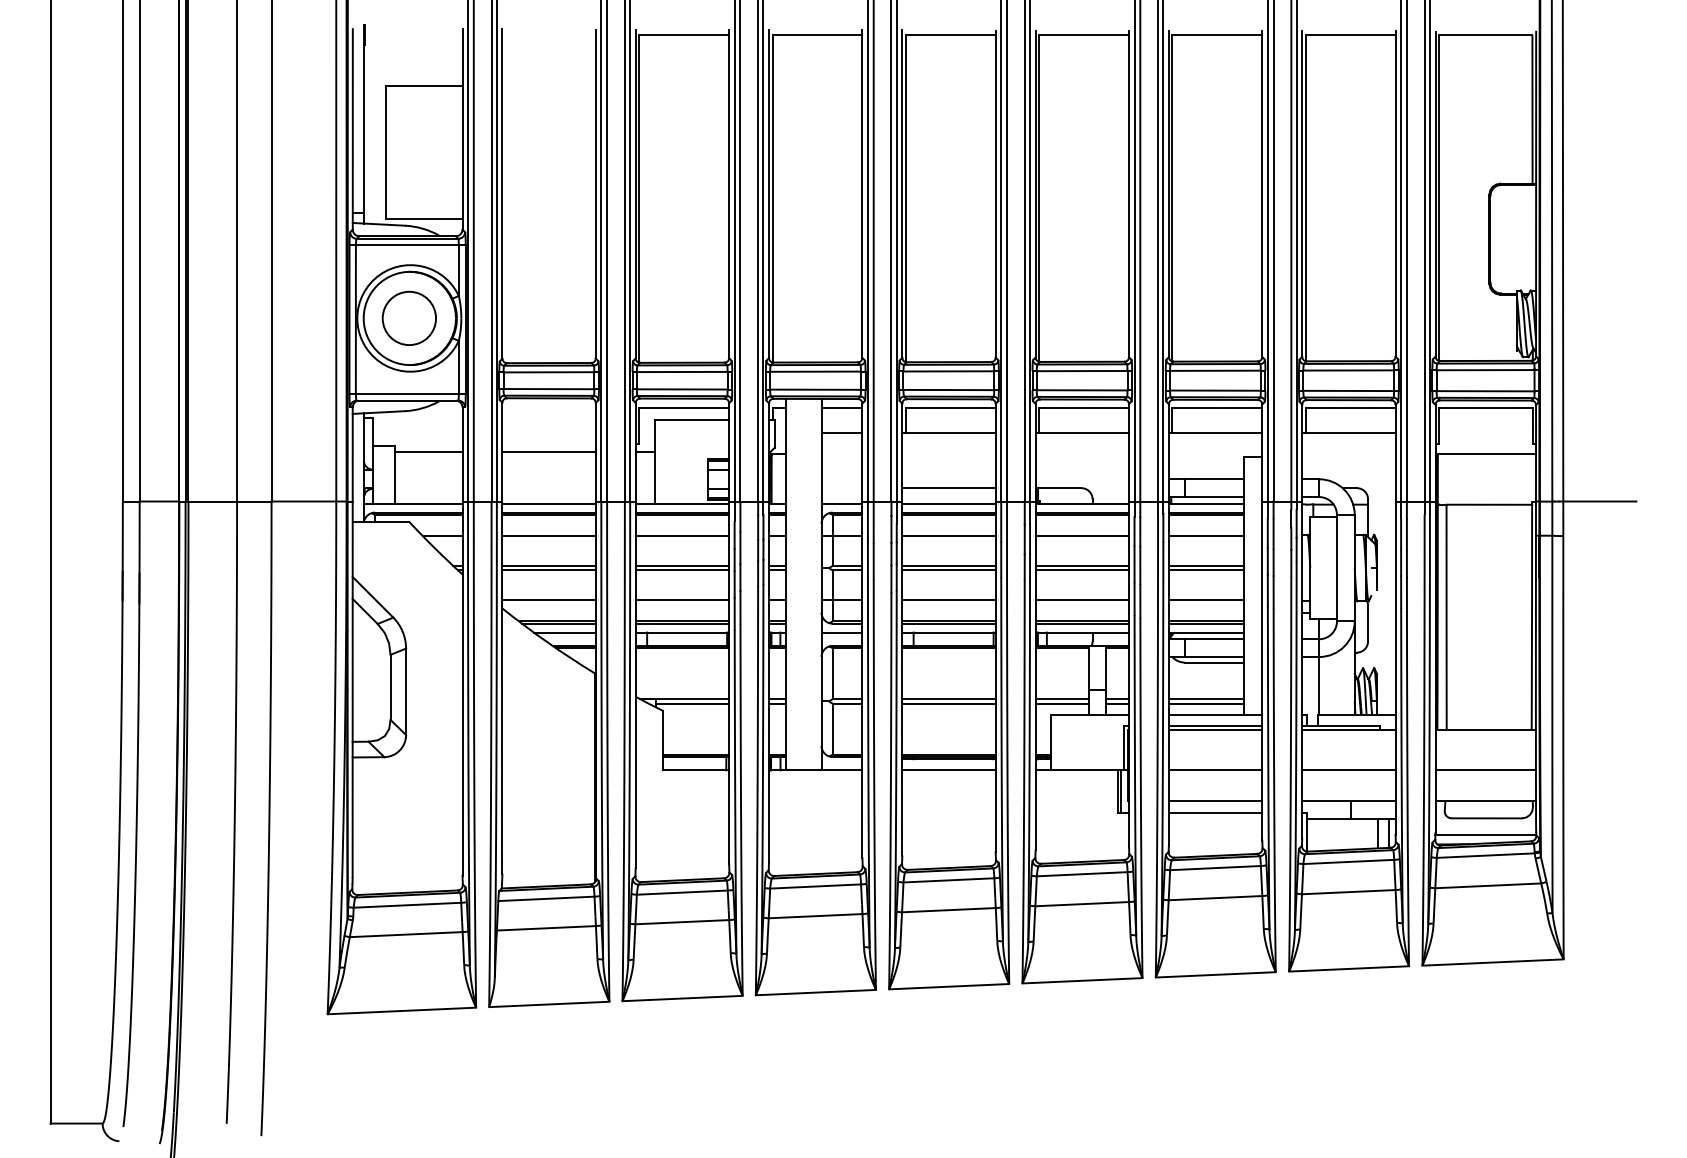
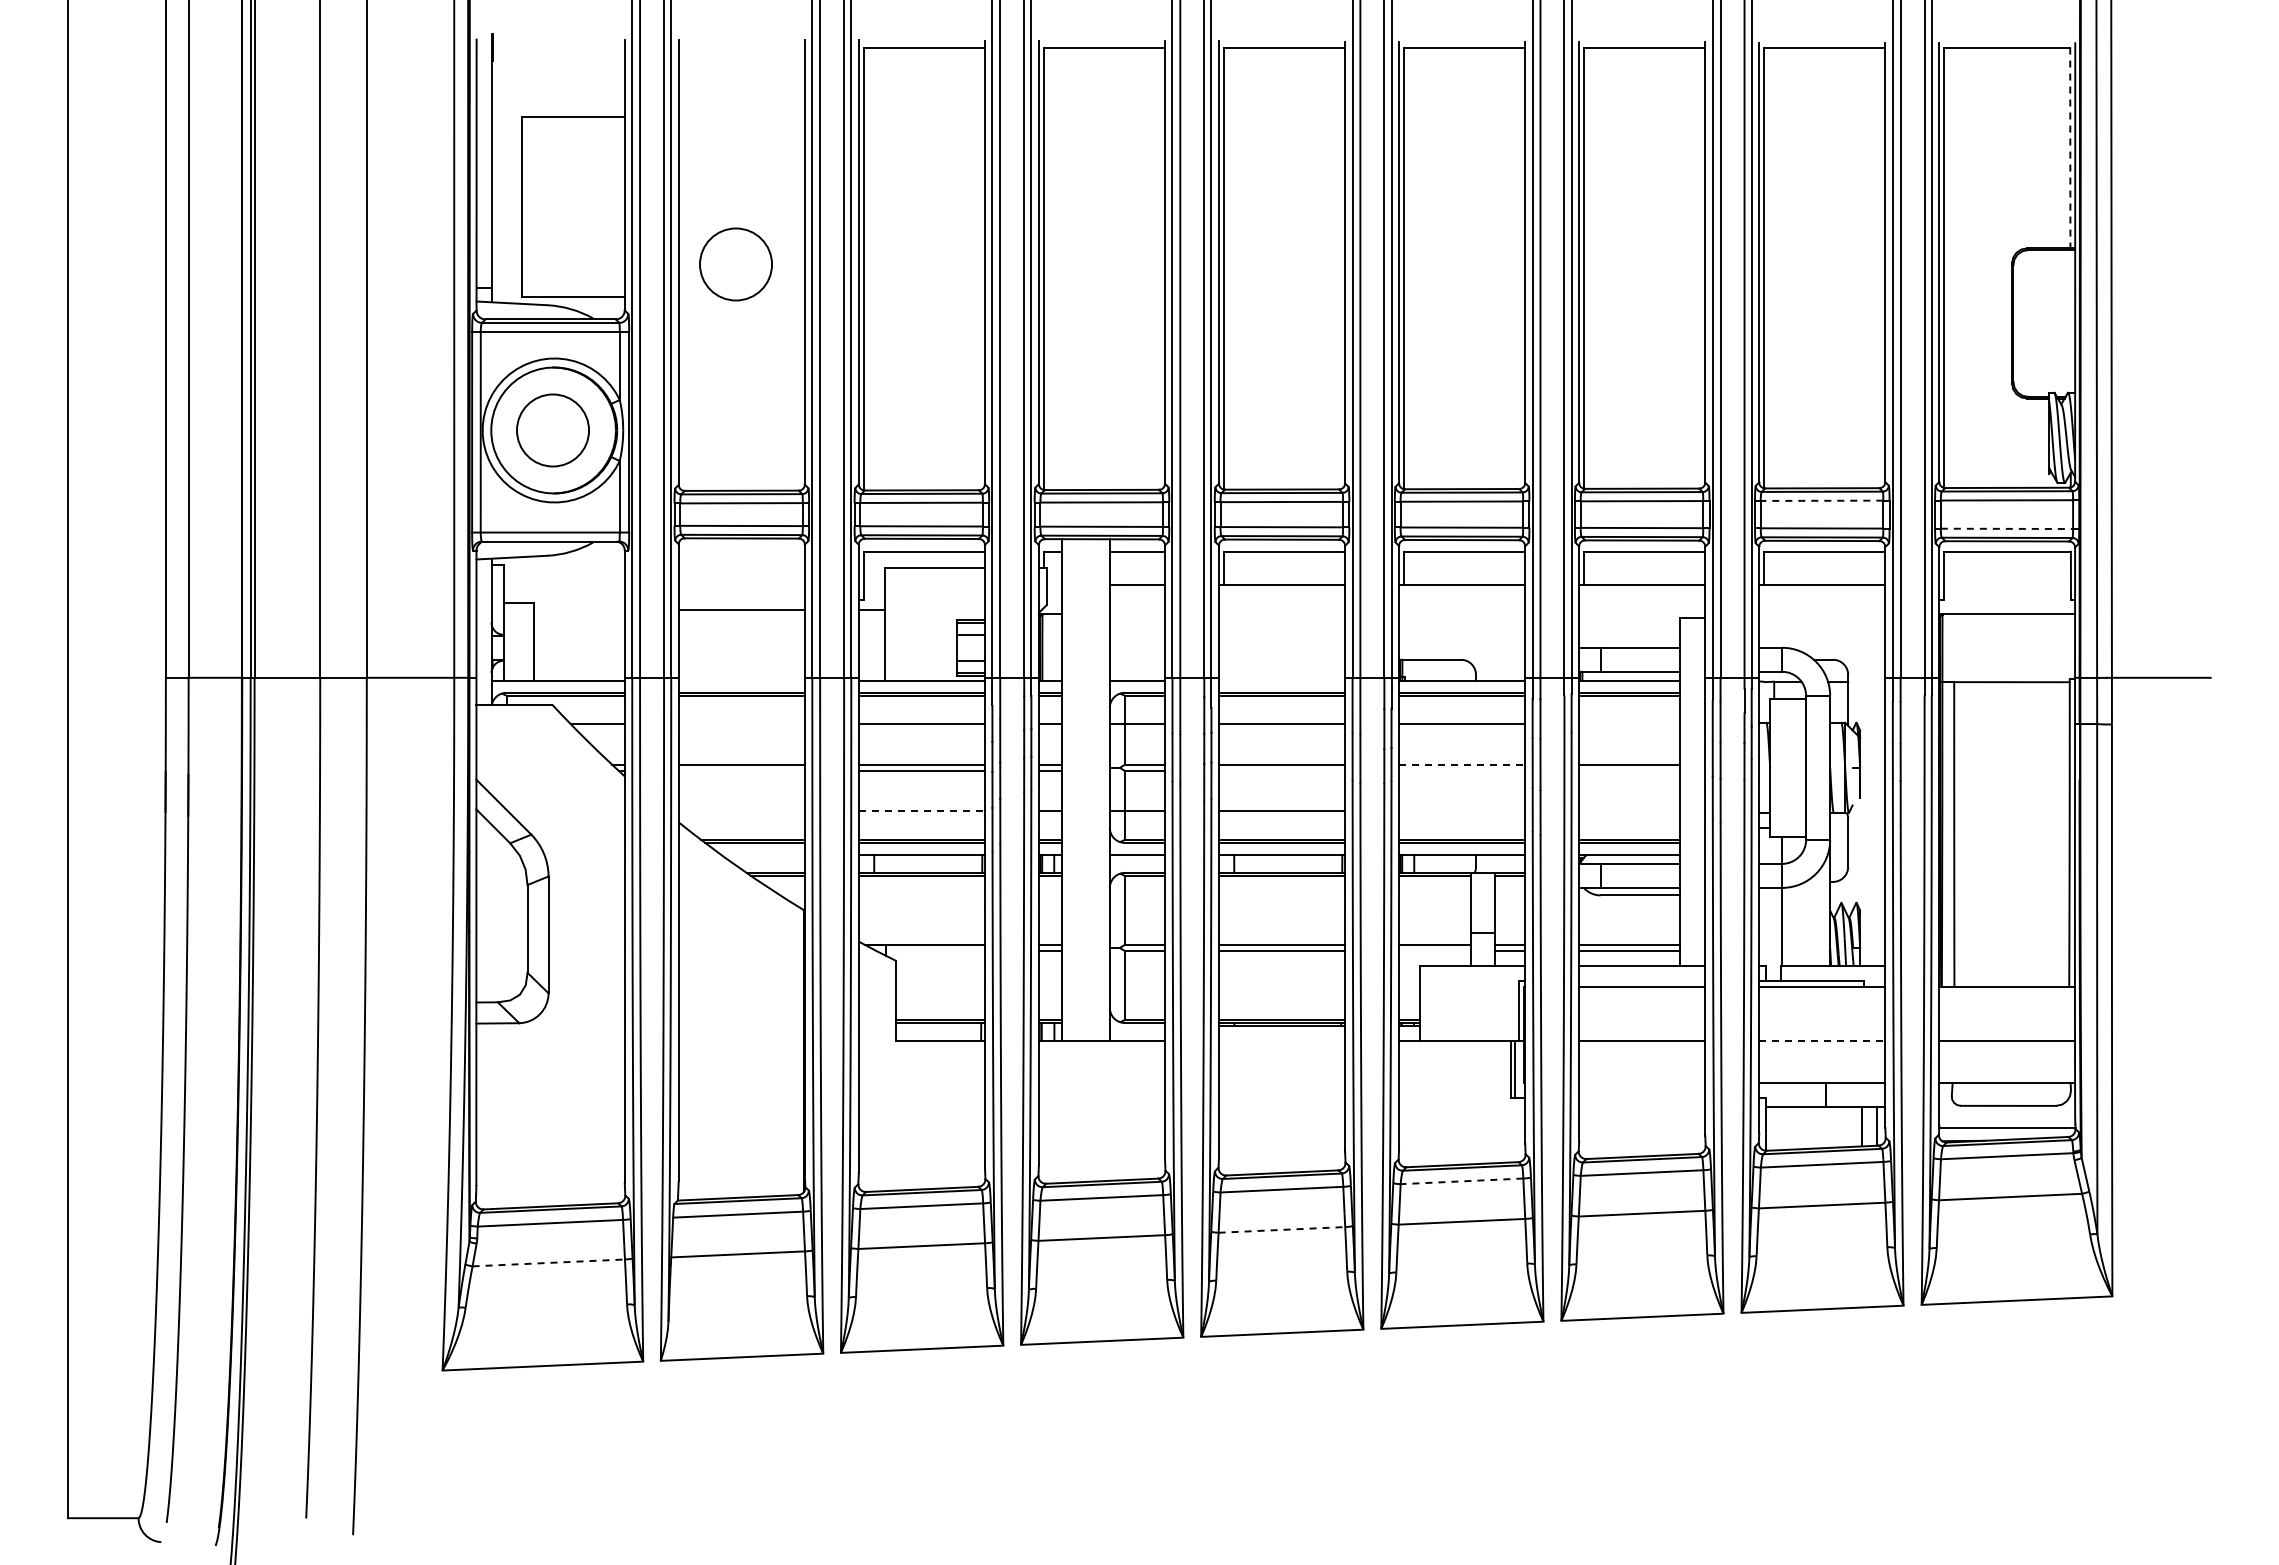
line: (1532, 109) -> (2070, 148), solid -> dashed
circle: (544, 195) -> (735, 264), added
line: (1348, 370) -> (1821, 500), solid -> dashed
line: (1485, 390) -> (2007, 528), solid -> dashed
line: (428, 451) -> (578, 610), removed
line: (948, 487) -> (1281, 659), removed
line: (548, 503) -> (741, 680), removed
line: (948, 503) -> (1281, 680), removed
line: (548, 536) -> (741, 724), removed
line: (1206, 536) -> (1629, 724), removed
line: (1082, 565) -> (1462, 764), solid -> dashed
line: (548, 570) -> (741, 770), removed
line: (948, 570) -> (1281, 770), removed
line: (1082, 570) -> (1462, 770), removed
line: (1206, 570) -> (1629, 770), removed
line: (548, 600) -> (741, 811), removed
line: (682, 600) -> (922, 811), solid -> dashed
line: (1082, 600) -> (1462, 811), removed
line: (1206, 600) -> (1629, 811), removed
line: (564, 632) -> (762, 854), removed
line: (692, 703) -> (935, 950), removed
line: (1061, 703) -> (1434, 950), removed
line: (1215, 725) -> (1642, 980), removed
line: (948, 769) -> (1281, 1040), removed
line: (1349, 769) -> (1822, 1040), solid -> dashed
line: (1215, 801) -> (1642, 1082), removed
line: (1215, 812) -> (1642, 1098), removed
line: (1081, 874) -> (1461, 1181), solid -> dashed
line: (949, 909) -> (1282, 1229), solid -> dashed
line: (406, 934) -> (549, 1262), solid -> dashed

